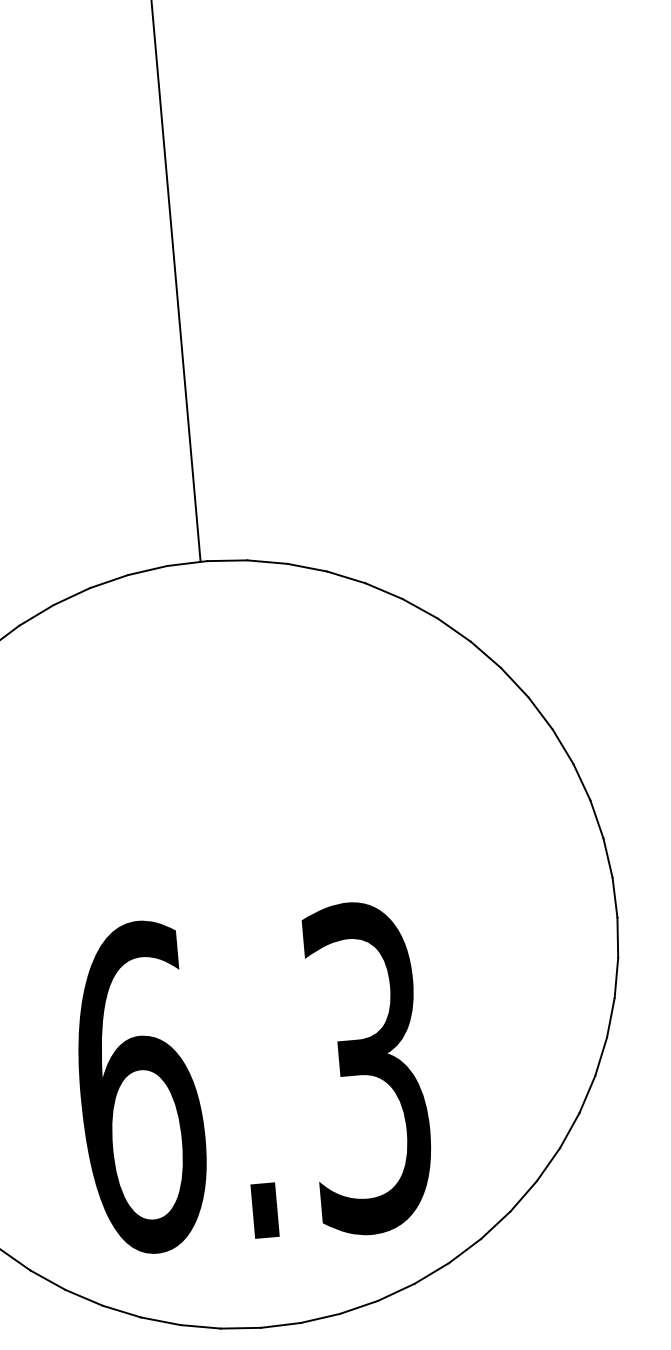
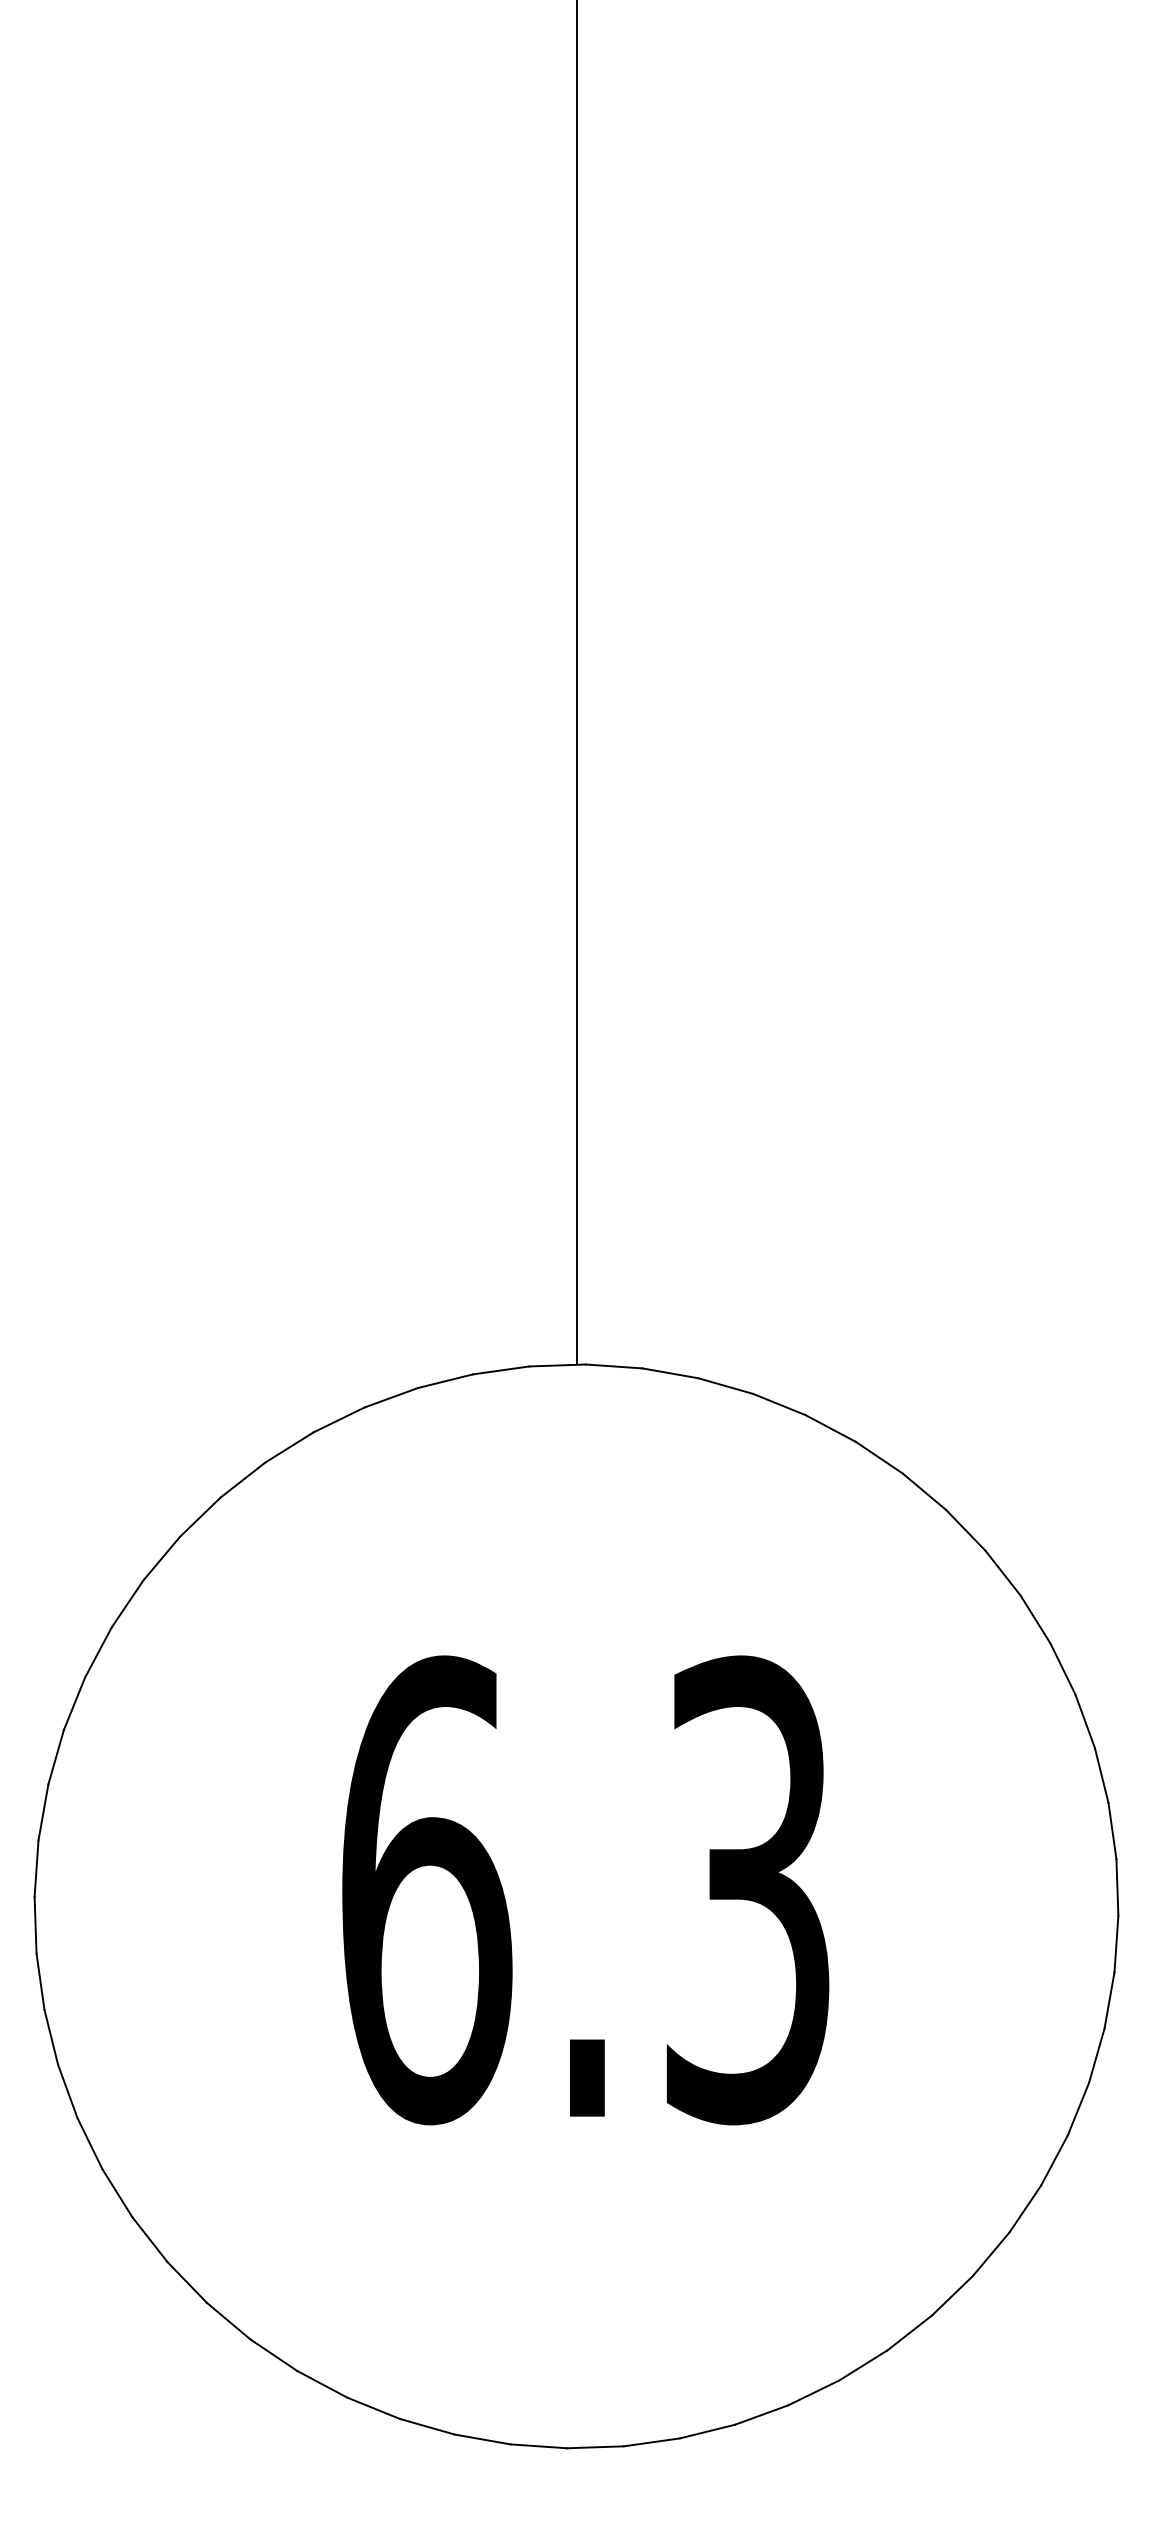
text: (252, 1078) -> (585, 1890), moved

